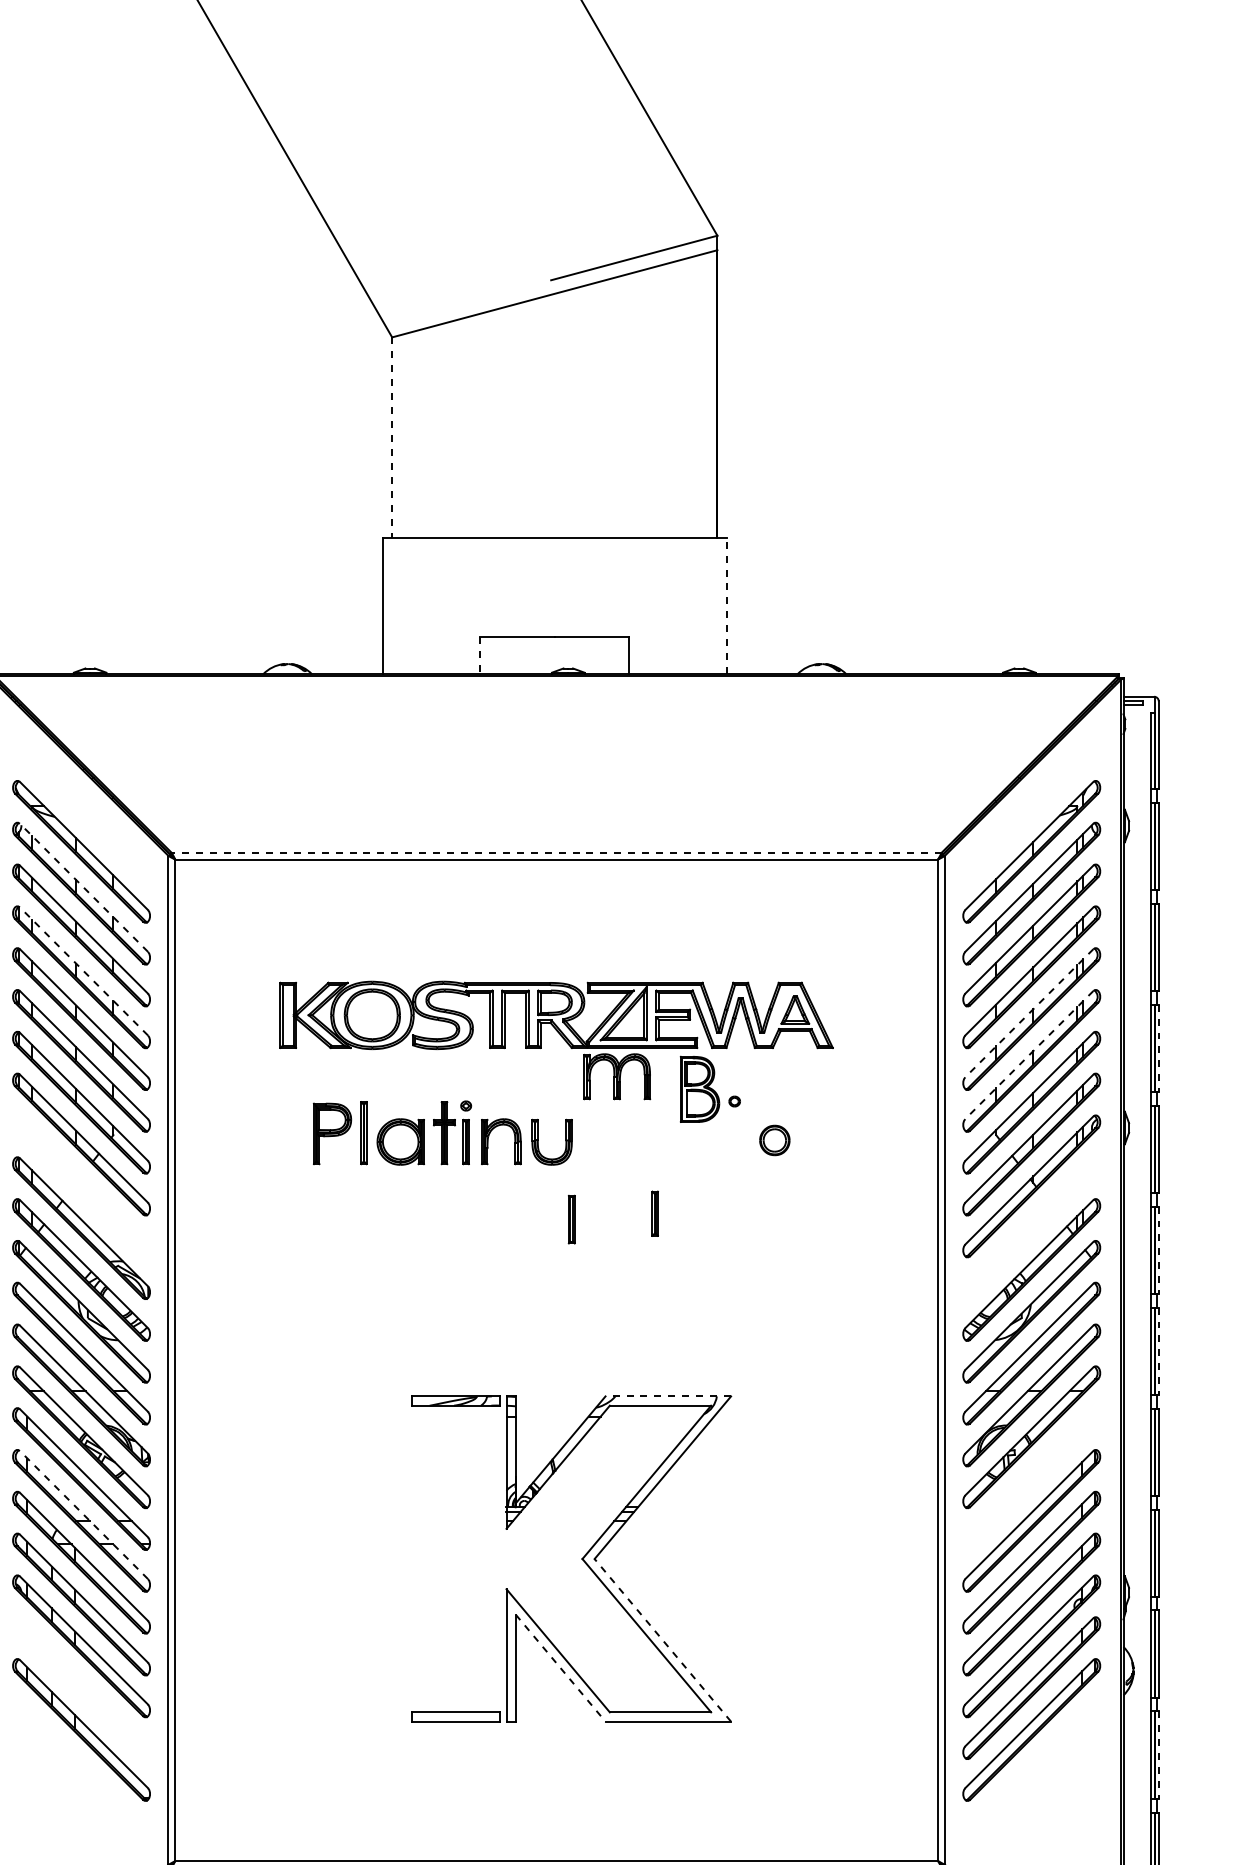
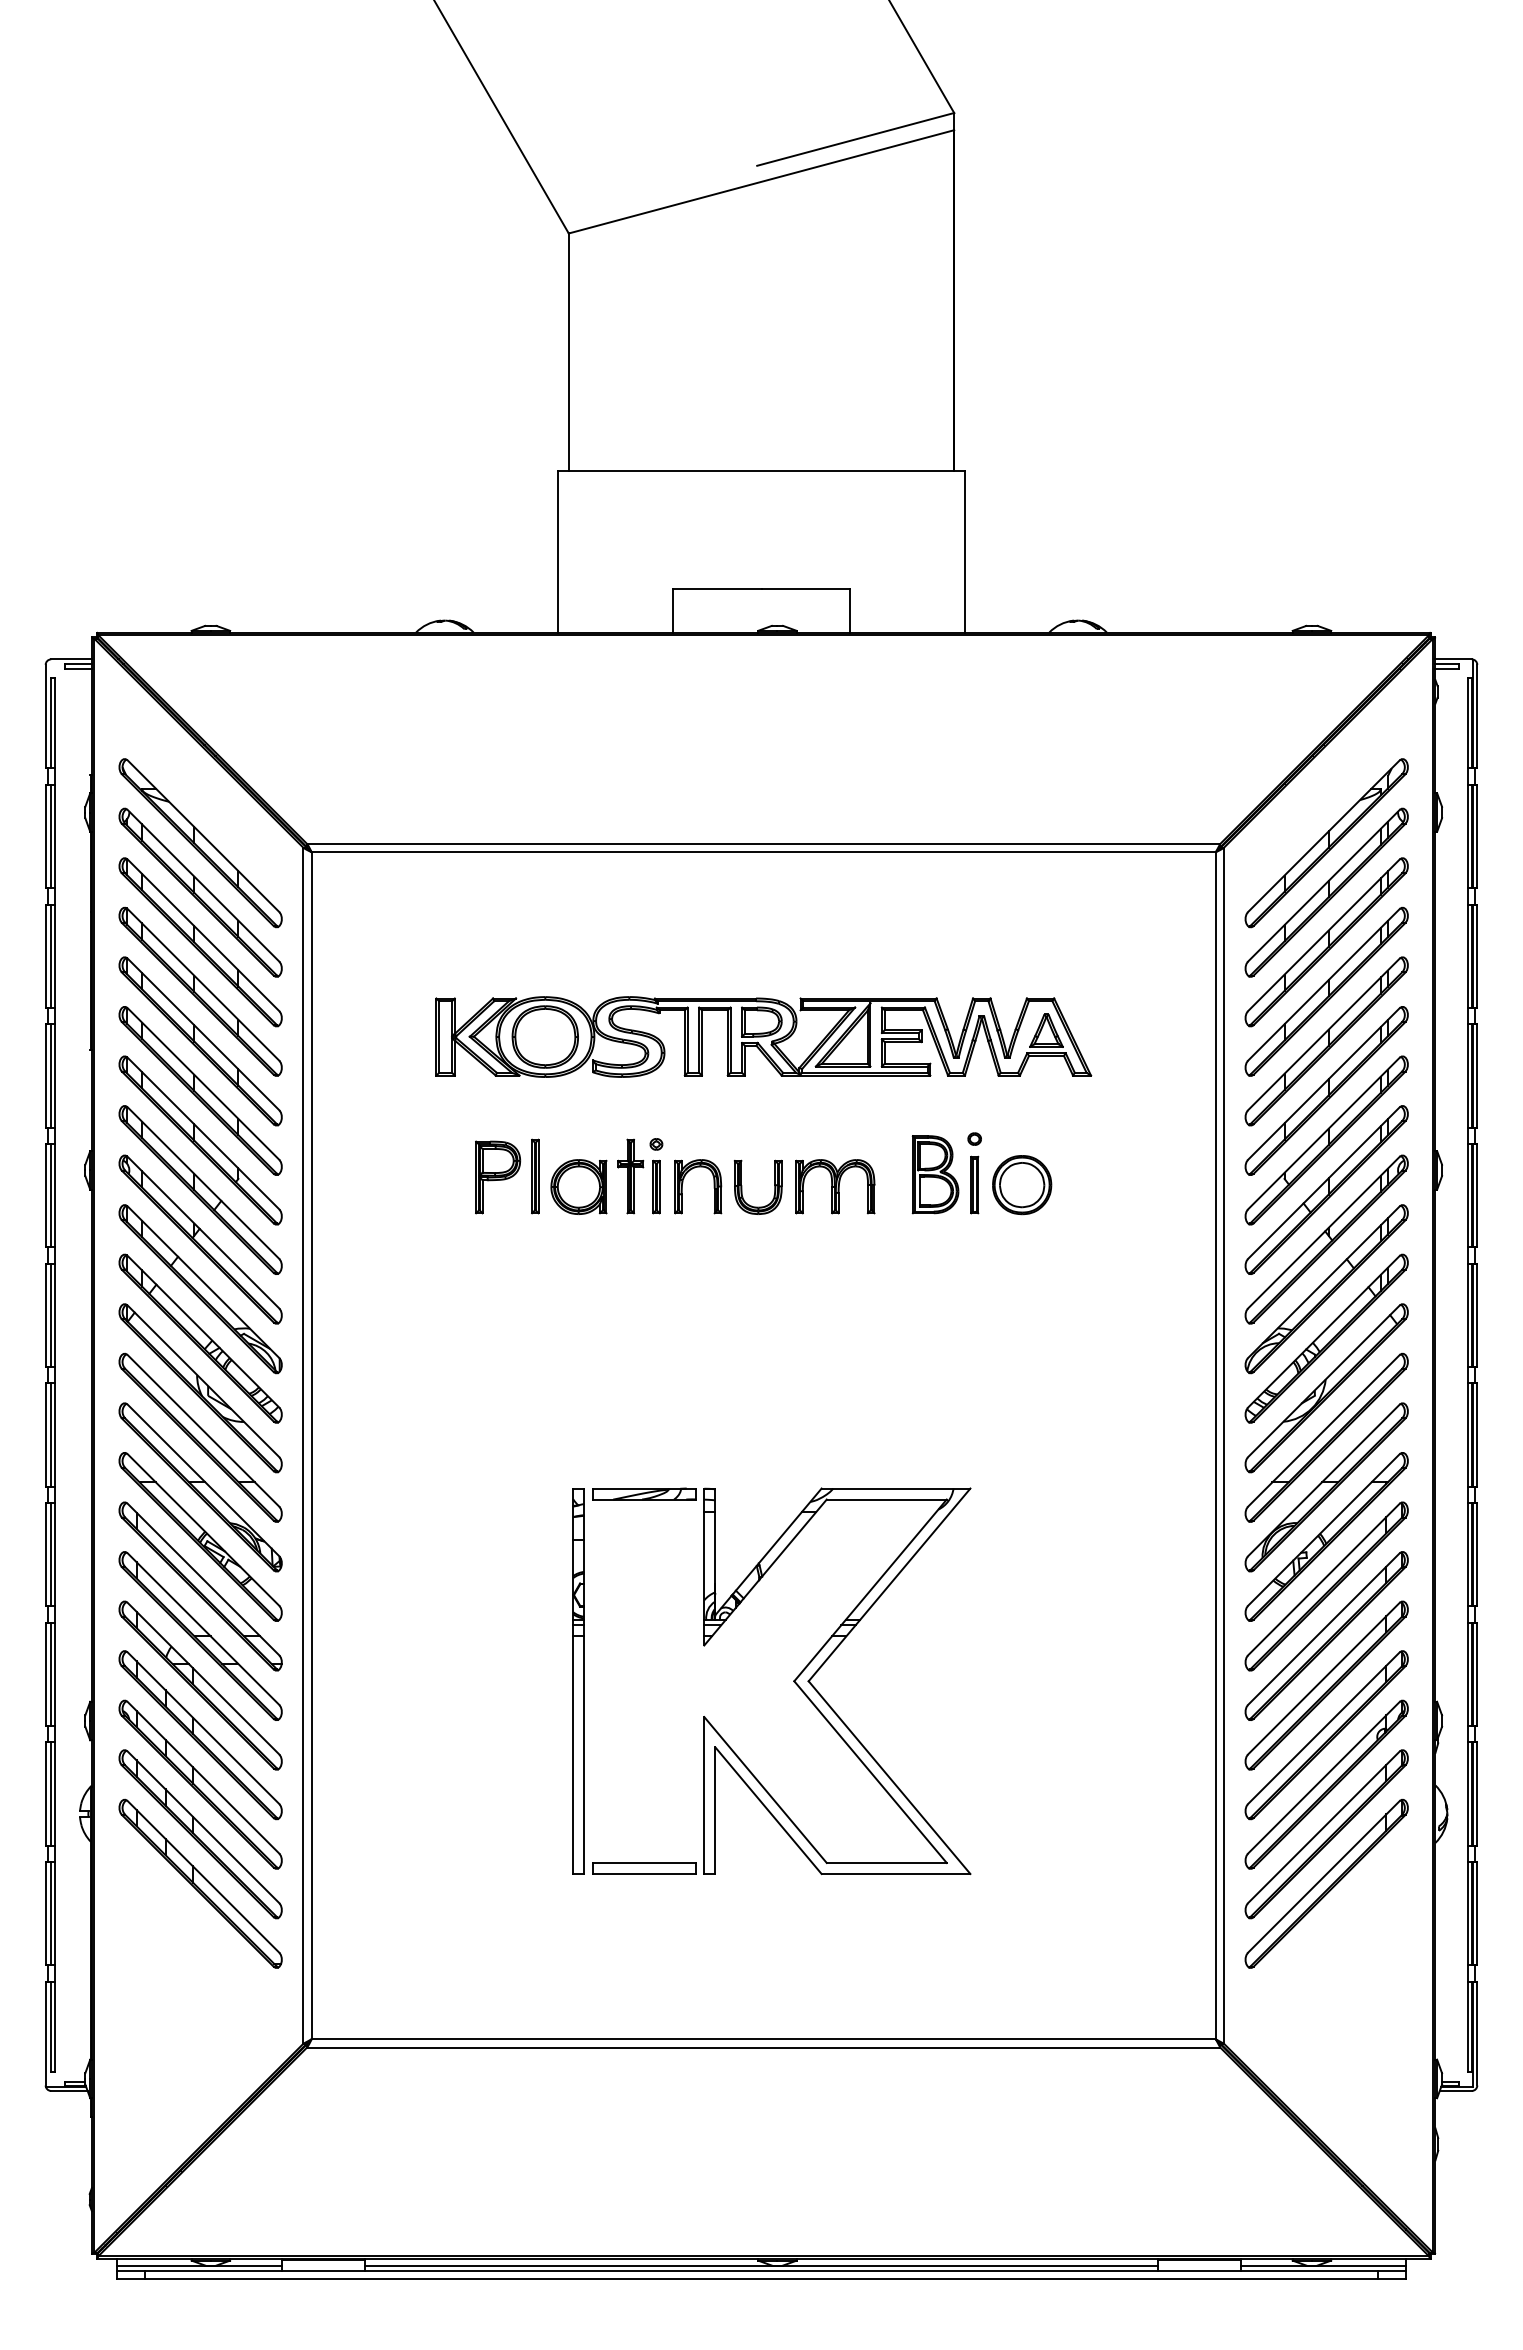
line: (391, 437) -> (568, 352), dashed -> solid
line: (726, 605) -> (965, 551), dashed -> solid
line: (480, 655) -> (673, 610), dashed -> solid
line: (556, 852) -> (763, 843), dashed -> solid
line: (83, 887) -> (203, 885), dashed -> solid
line: (83, 971) -> (203, 984), dashed -> solid
line: (1029, 1013) -> (1323, 1034), dashed -> solid
line: (1158, 1048) -> (1477, 1076), dashed -> solid
line: (1029, 1055) -> (1323, 1084), dashed -> solid
part: (617, 1076) -> (835, 1186), moved
part: (699, 1089) -> (935, 1174), moved
part: (775, 1140) -> (1022, 1185), size x1.67
part: (81, 1186) -> (200, 1239), added
part: (655, 1213) -> (880, 1271), removed
part: (571, 1219) -> (974, 1184), moved
part: (1031, 1228) -> (1326, 1289), added
line: (1158, 1250) -> (1477, 1315), dashed -> solid
line: (1158, 1351) -> (1477, 1435), dashed -> solid
line: (667, 1396) -> (895, 1488), dashed -> solid
part: (1031, 1479) -> (1326, 1586), added
line: (83, 1514) -> (203, 1628), dashed -> solid
part: (400, 1559) -> (578, 1681), added
line: (662, 1640) -> (889, 1777), dashed -> solid
line: (560, 1668) -> (768, 1810), dashed -> solid
part: (81, 1688) -> (200, 1834), added
line: (1158, 1754) -> (1477, 1913), dashed -> solid

